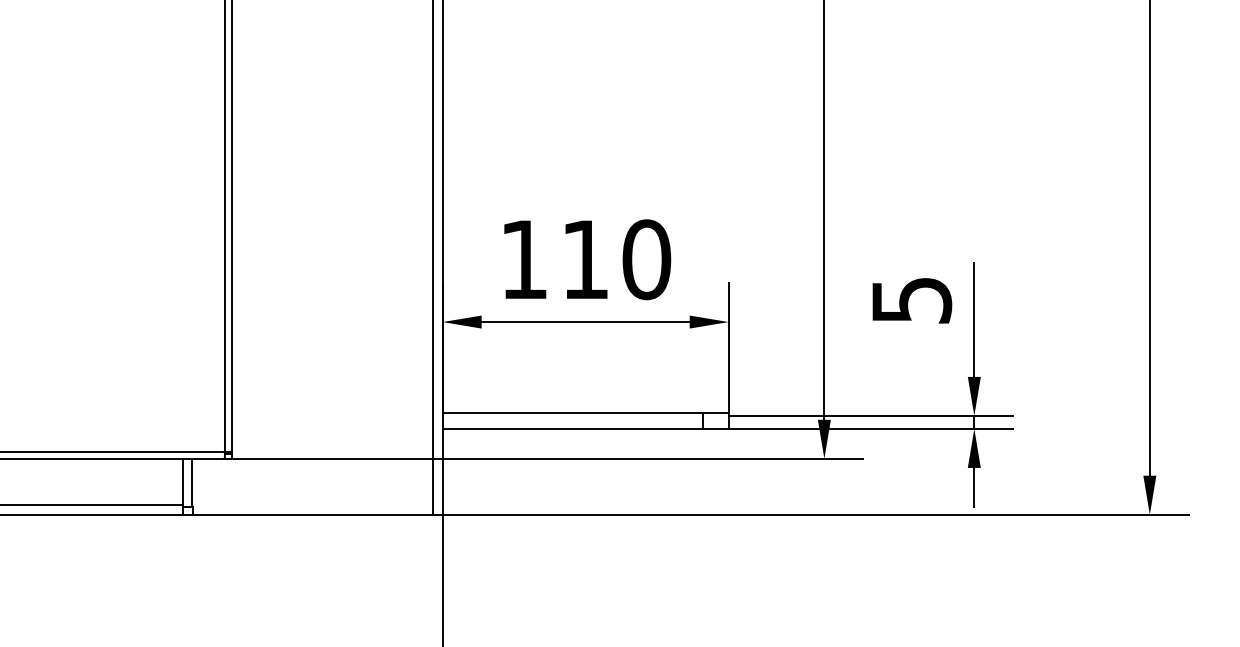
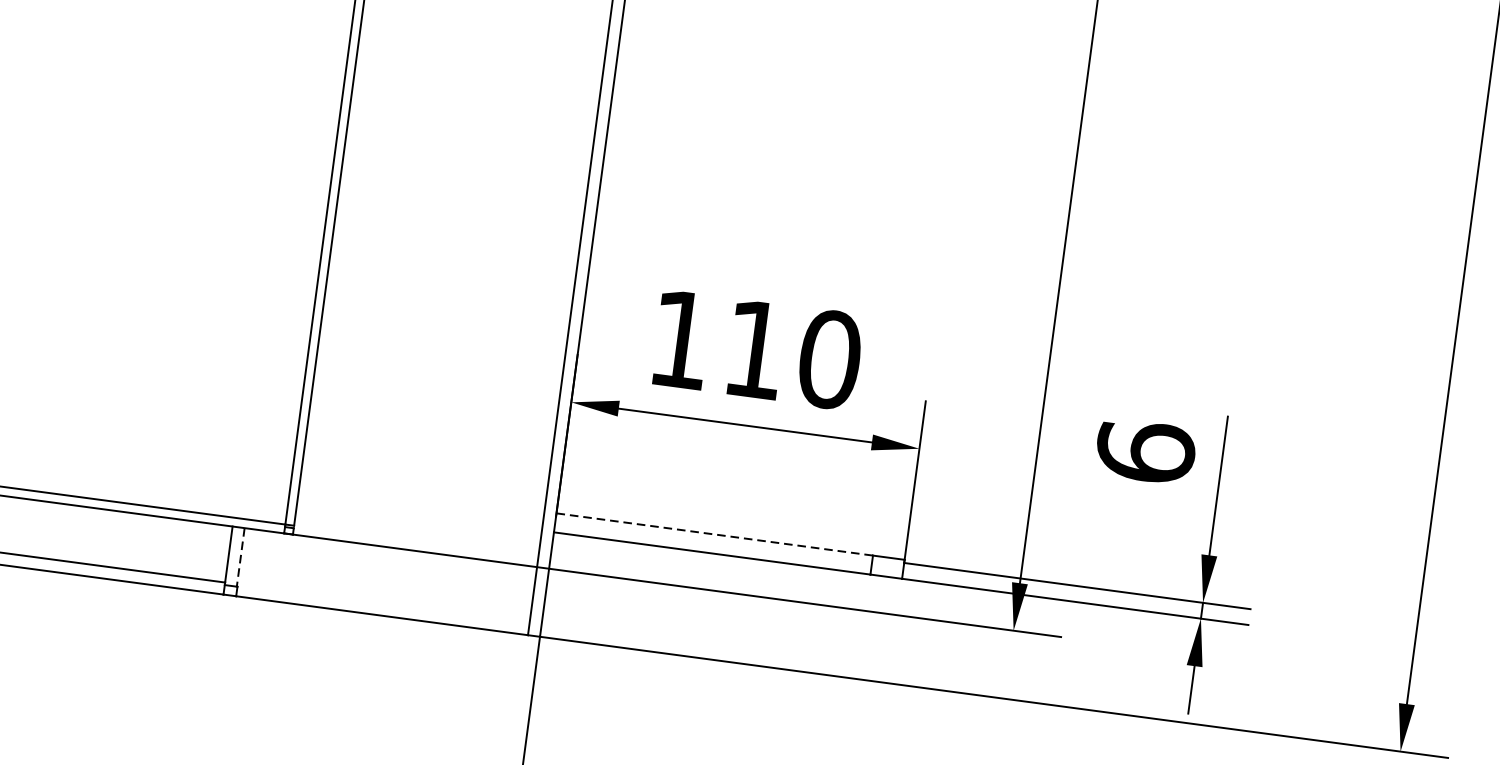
text: (911, 299) -> (1145, 450), 5 -> 6
line: (573, 413) -> (715, 534), solid -> dashed
line: (192, 483) -> (240, 558), solid -> dashed

